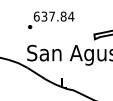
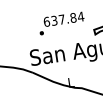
text: (51, 20) -> (61, 23), moved

